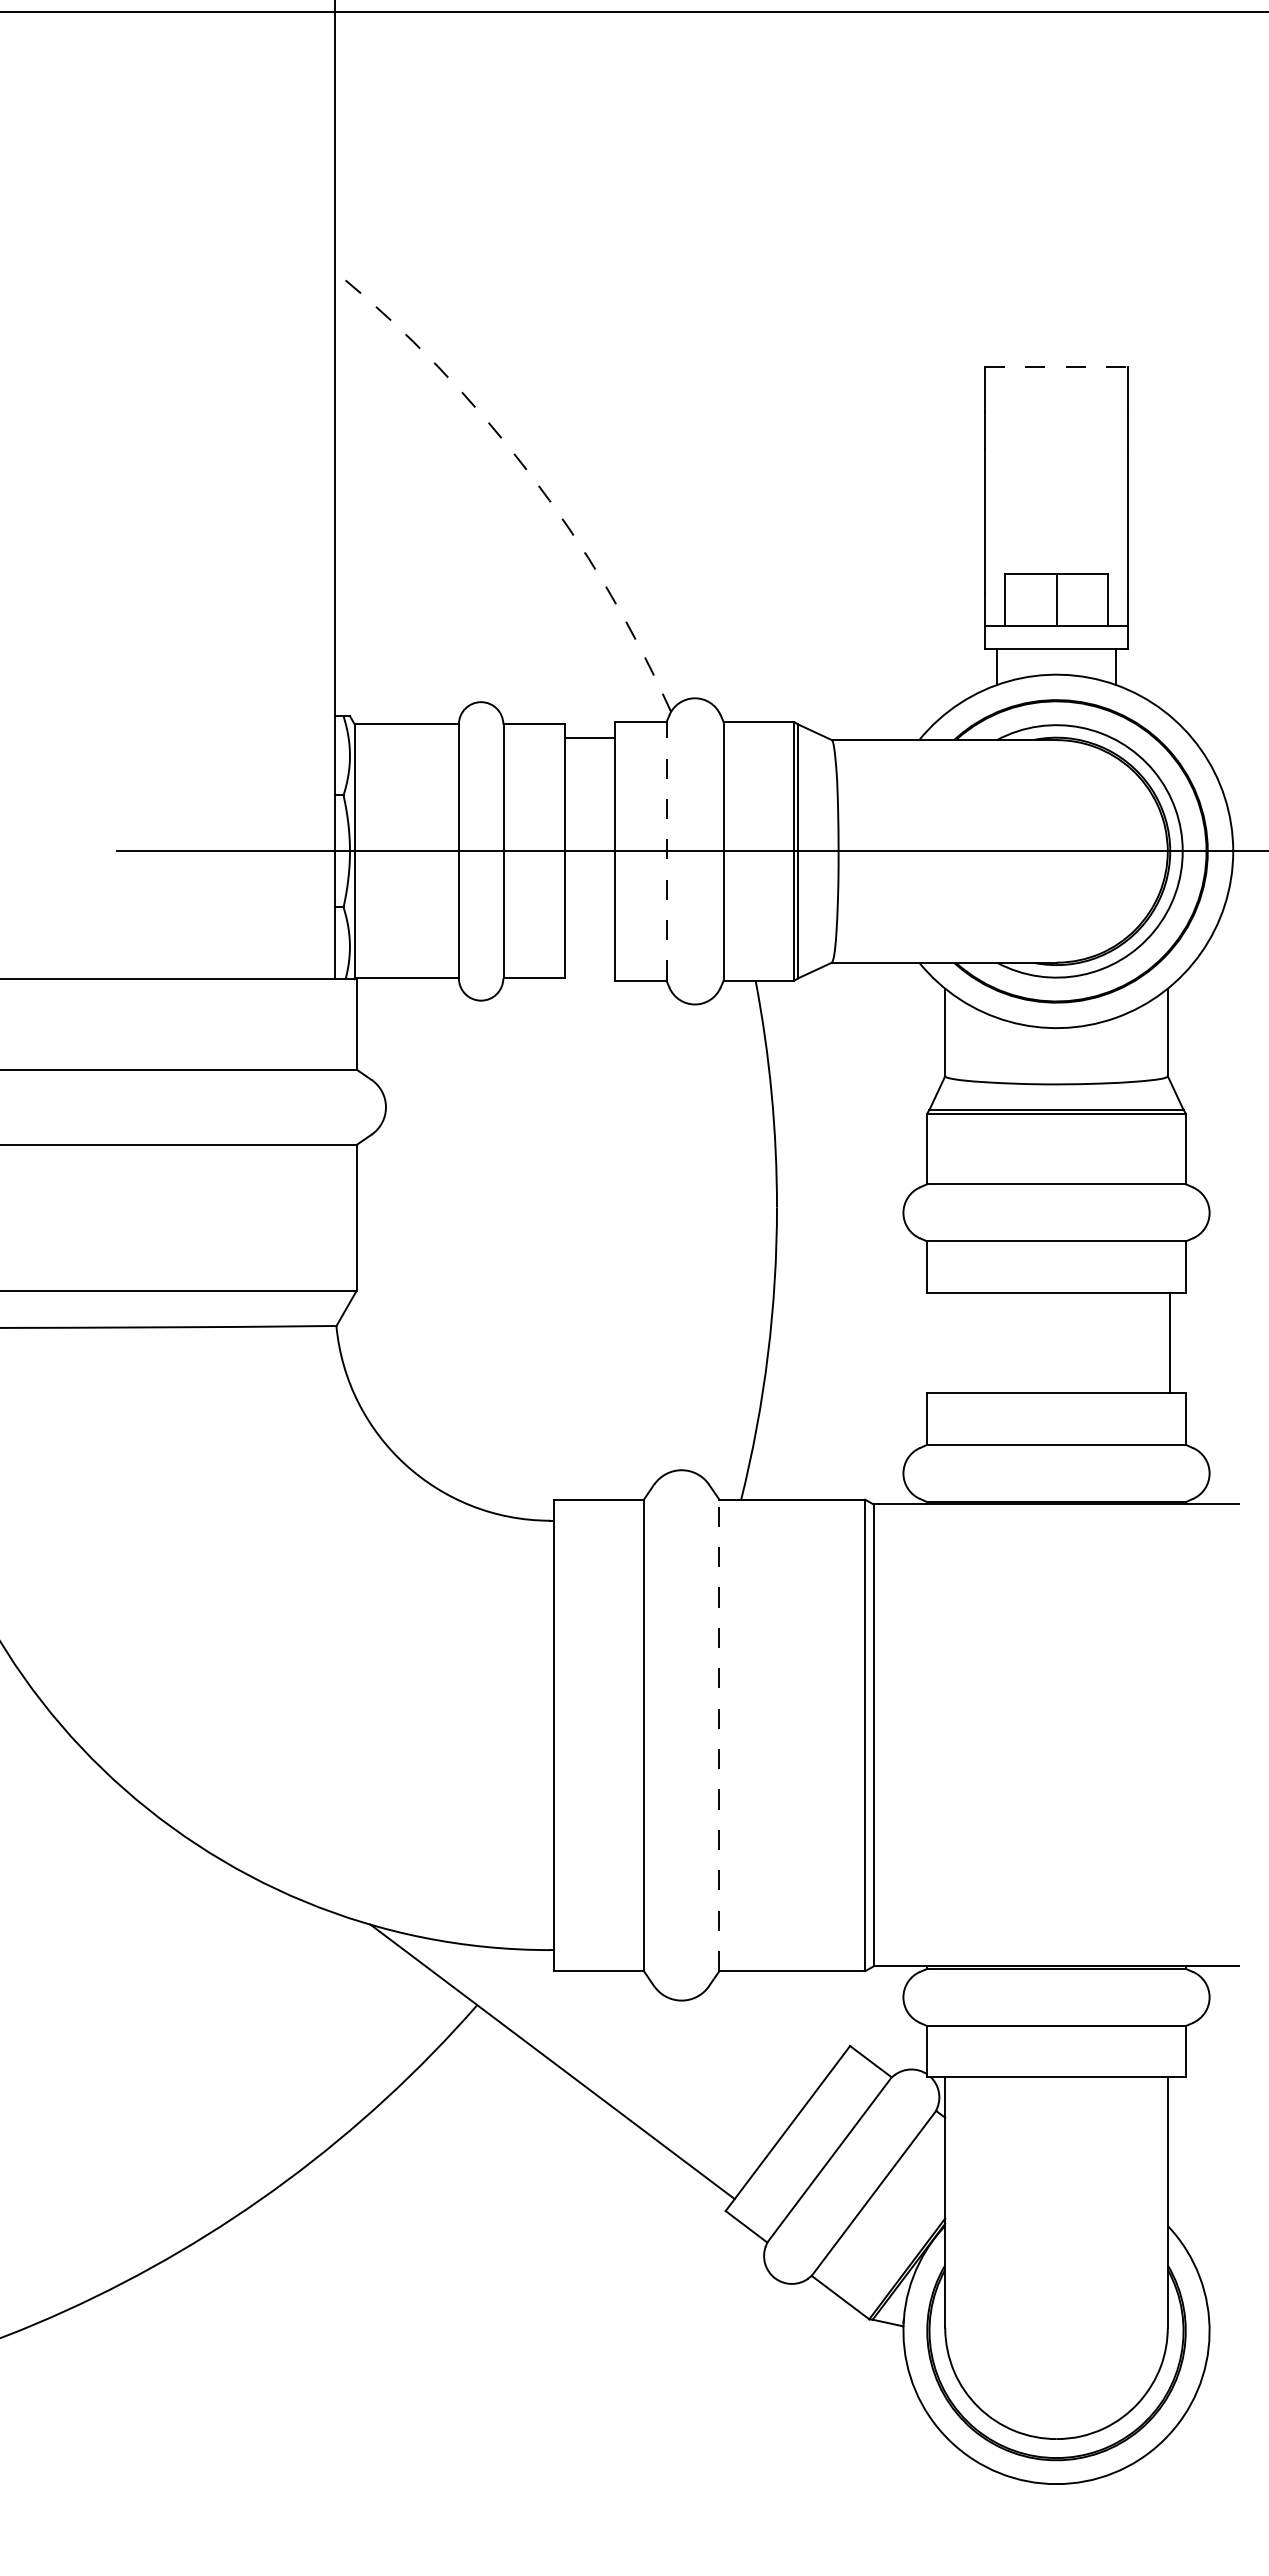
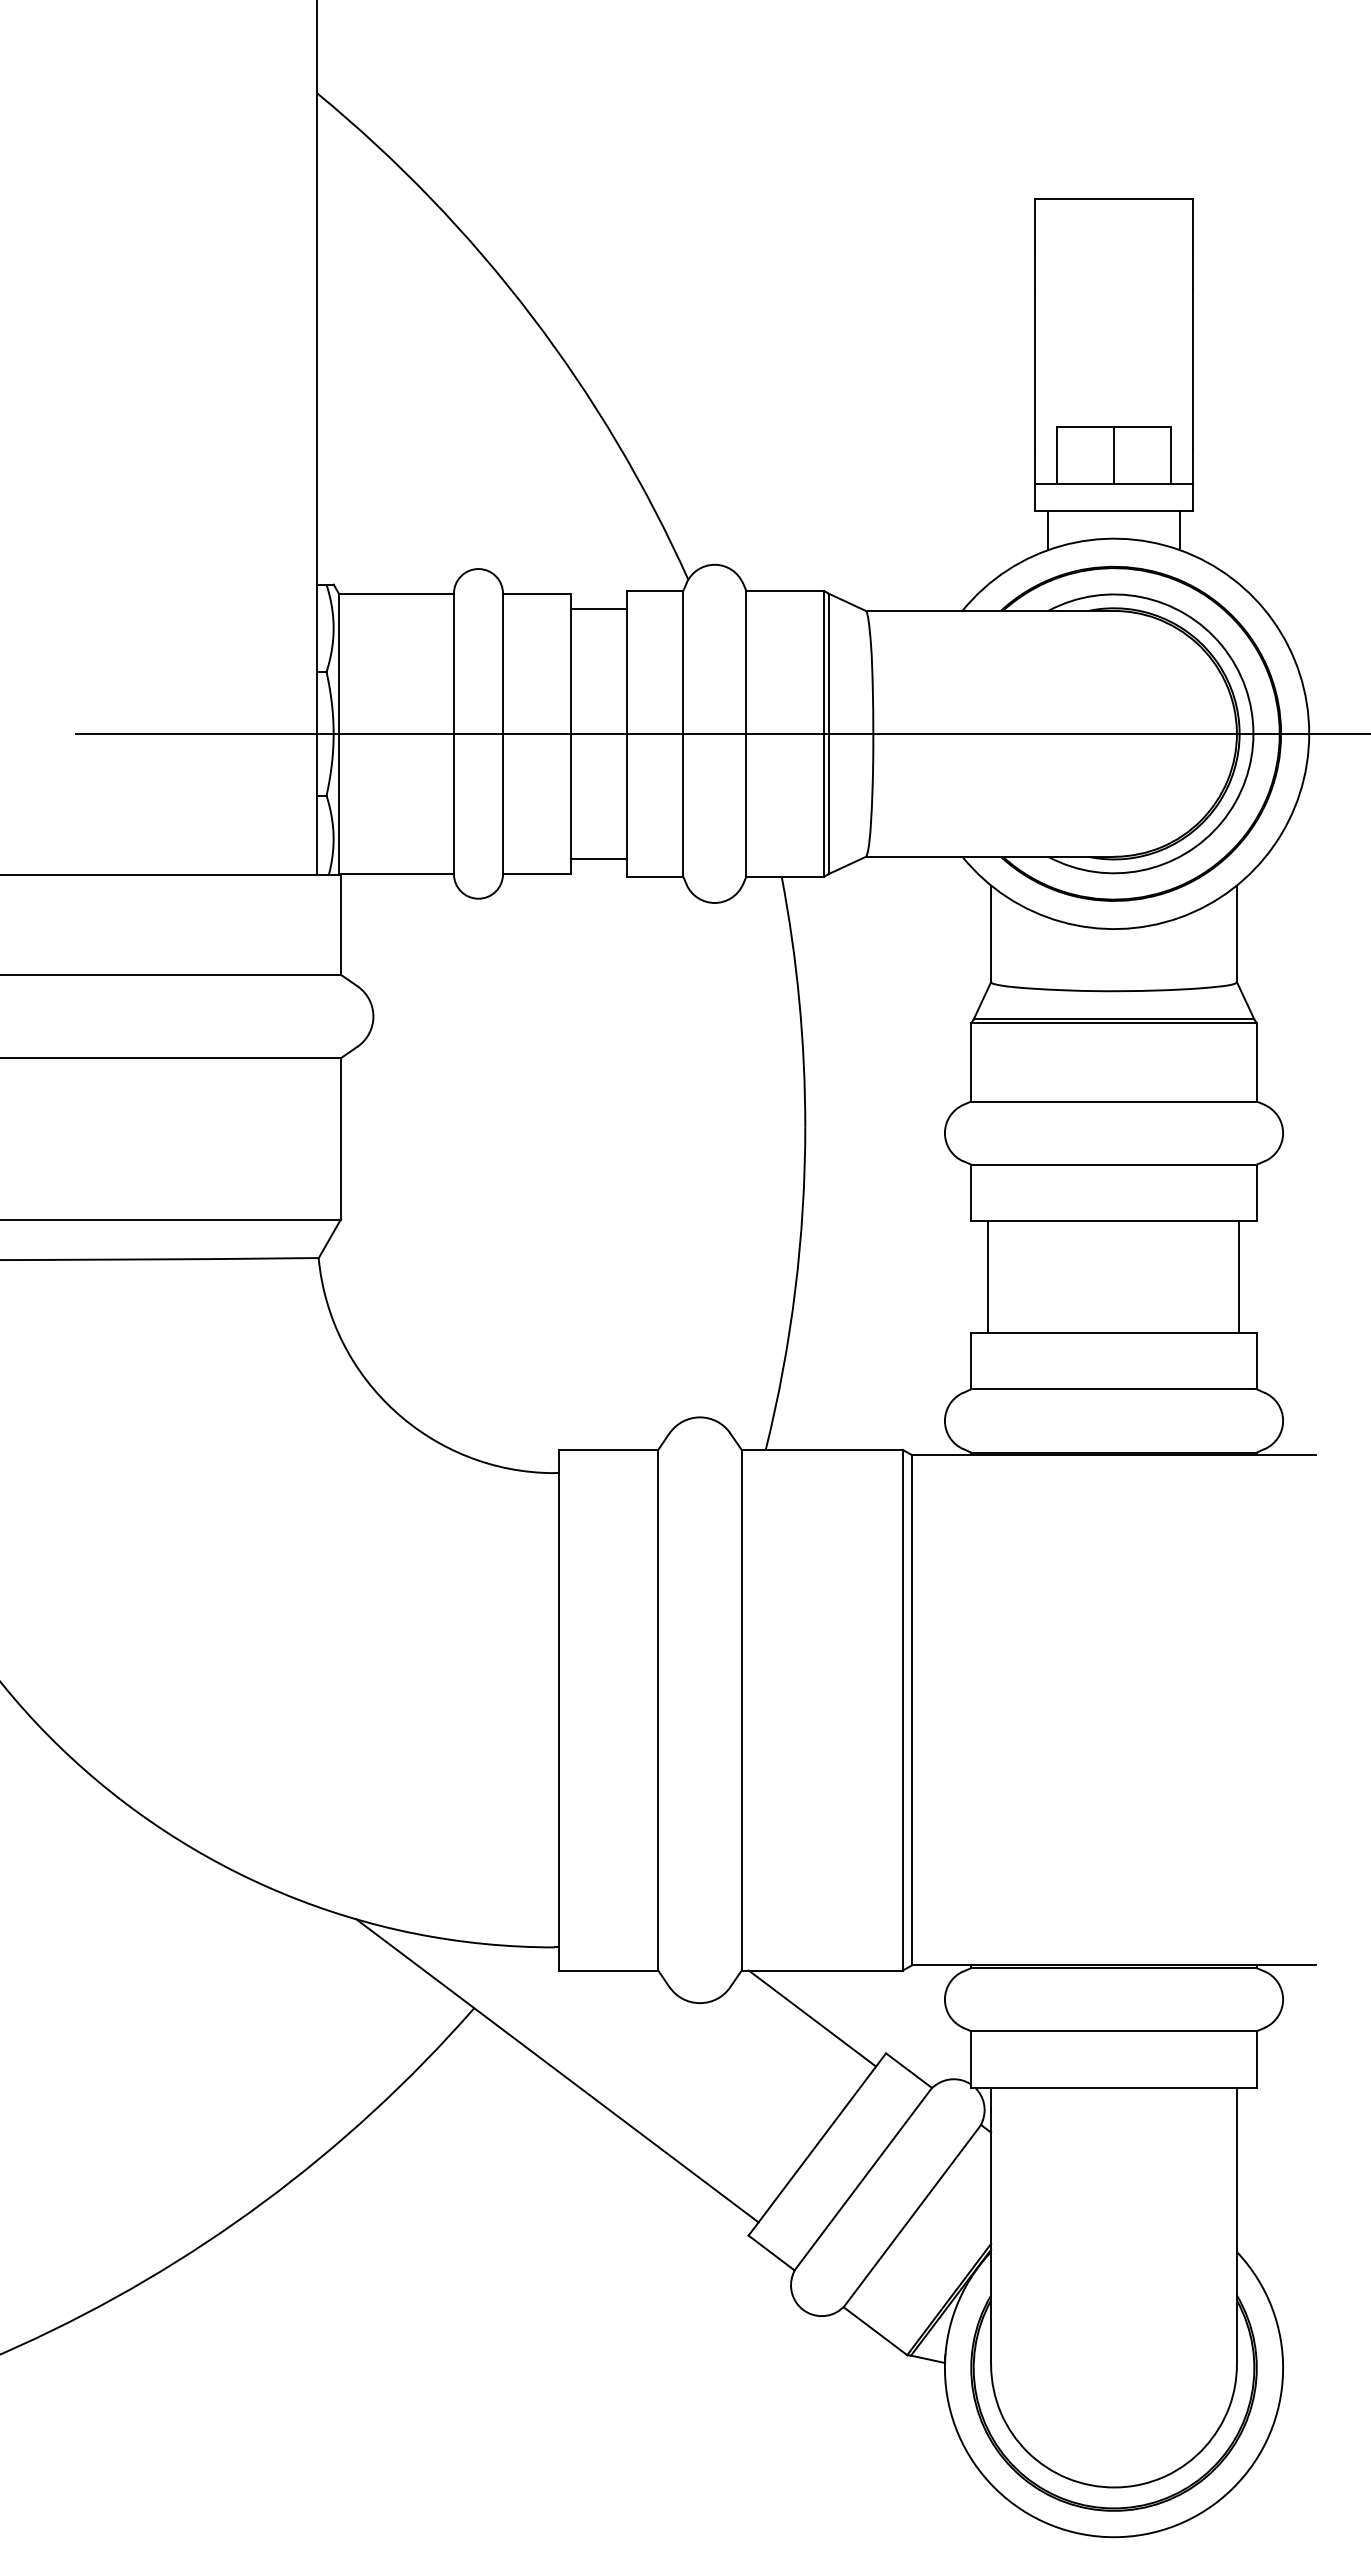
line: (1056, 366) -> (1114, 198), dashed -> solid
arc: (528, 472) -> (530, 315), dashed -> solid
line: (666, 850) -> (683, 732), dashed -> solid
line: (589, 965) -> (598, 859), added
line: (942, 1342) -> (988, 1276), added
line: (719, 1735) -> (741, 1710), dashed -> solid
line: (783, 2014) -> (812, 2018), added

